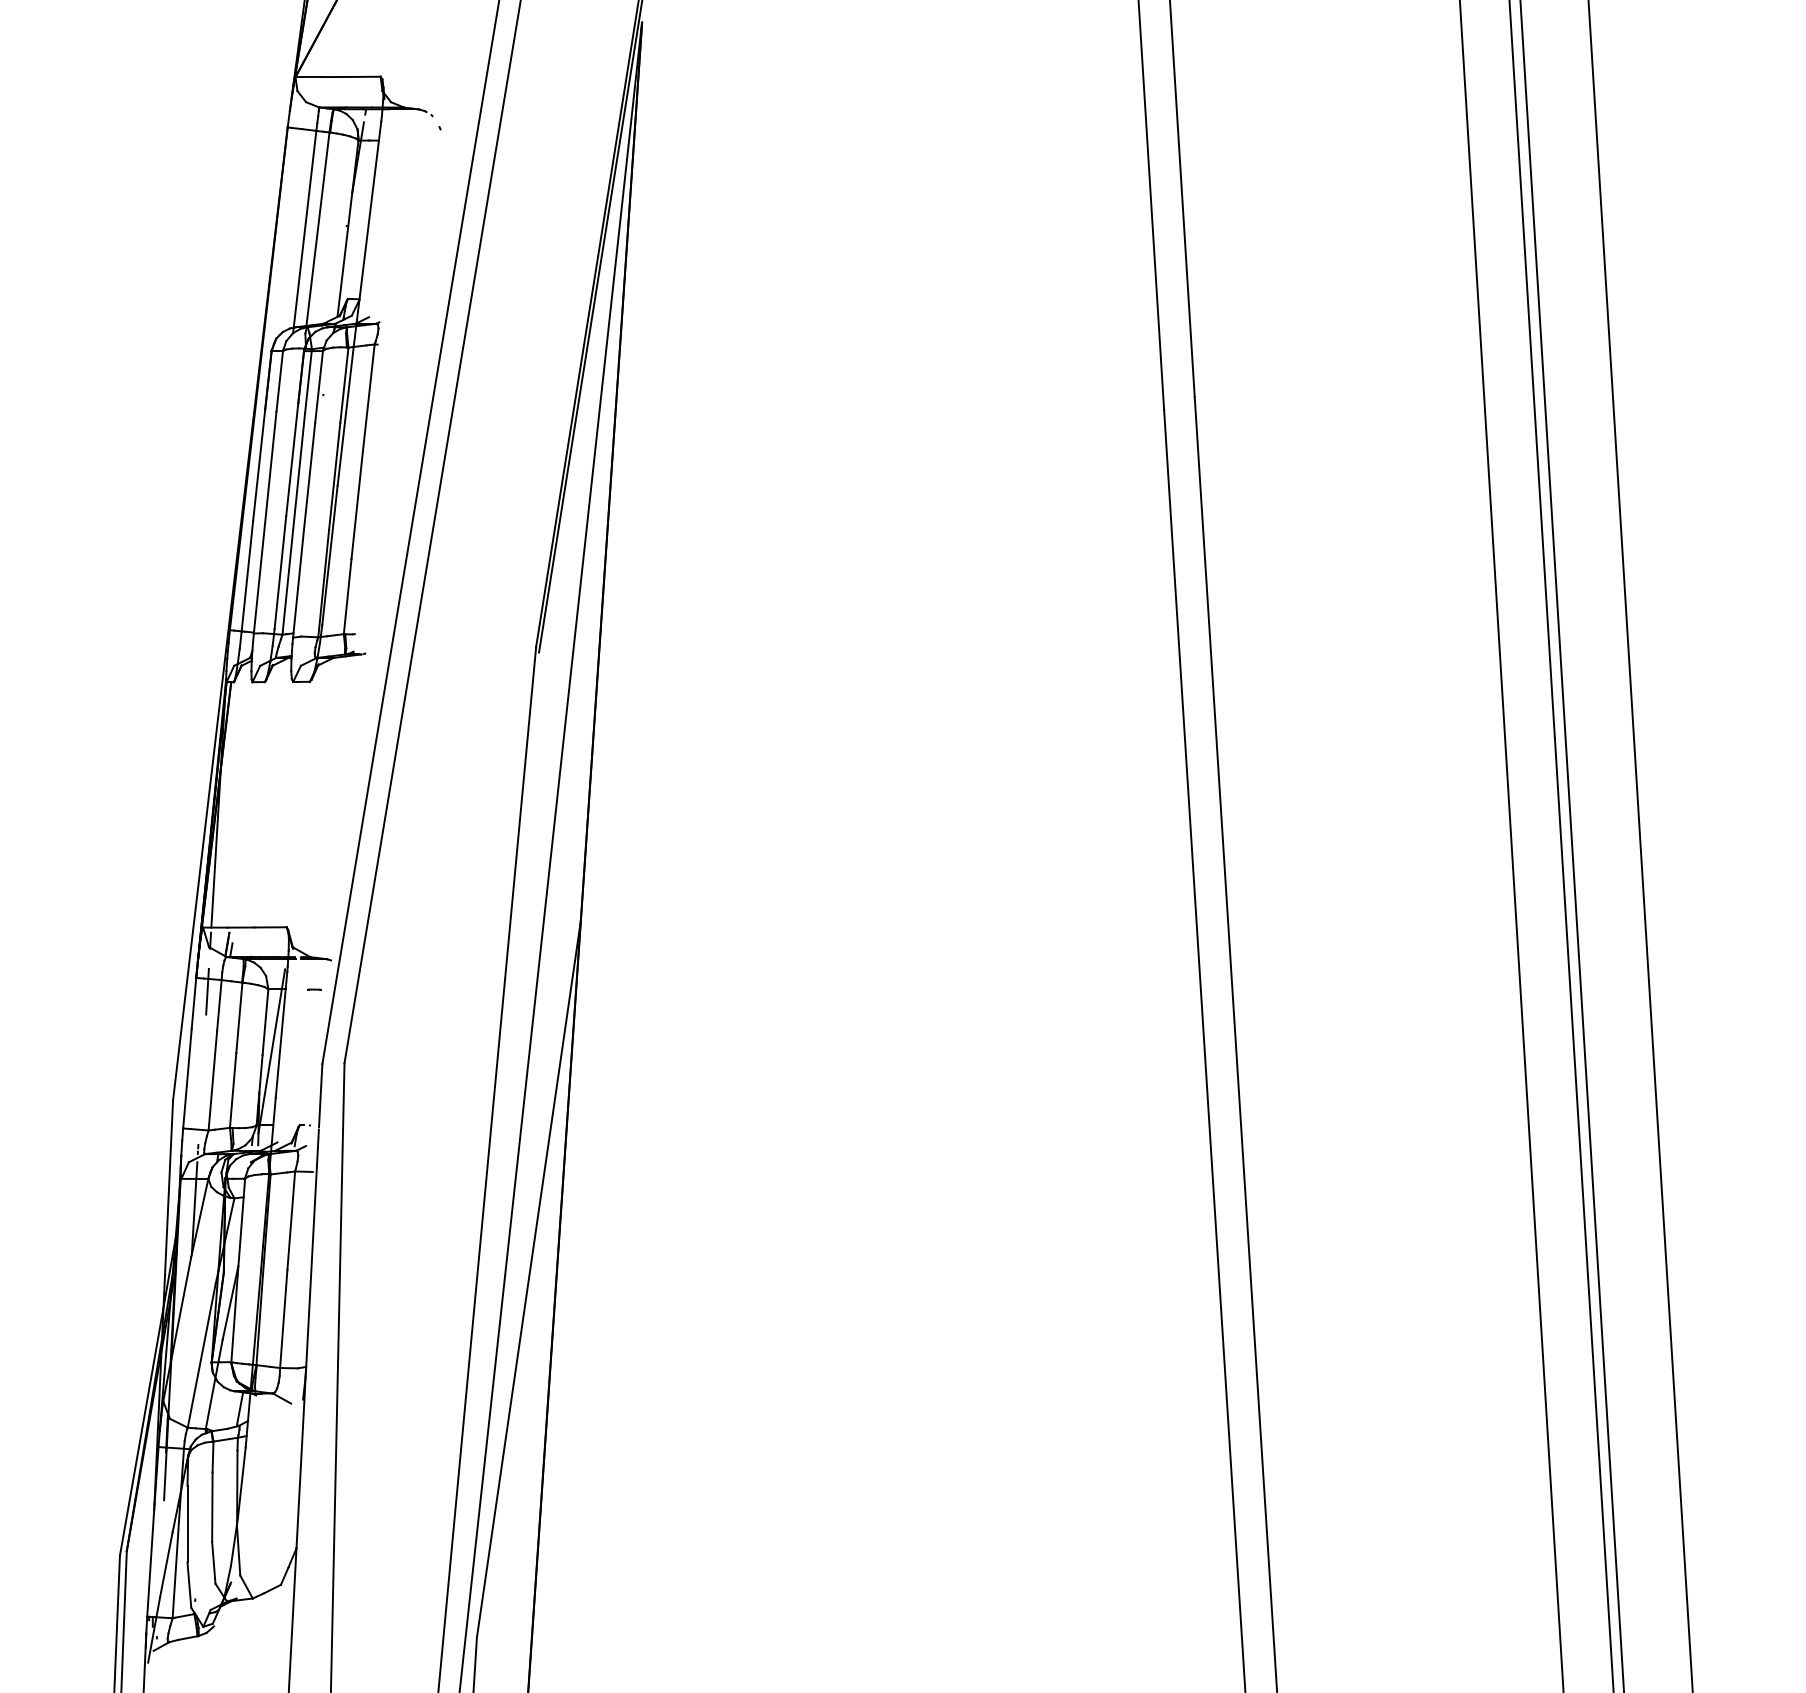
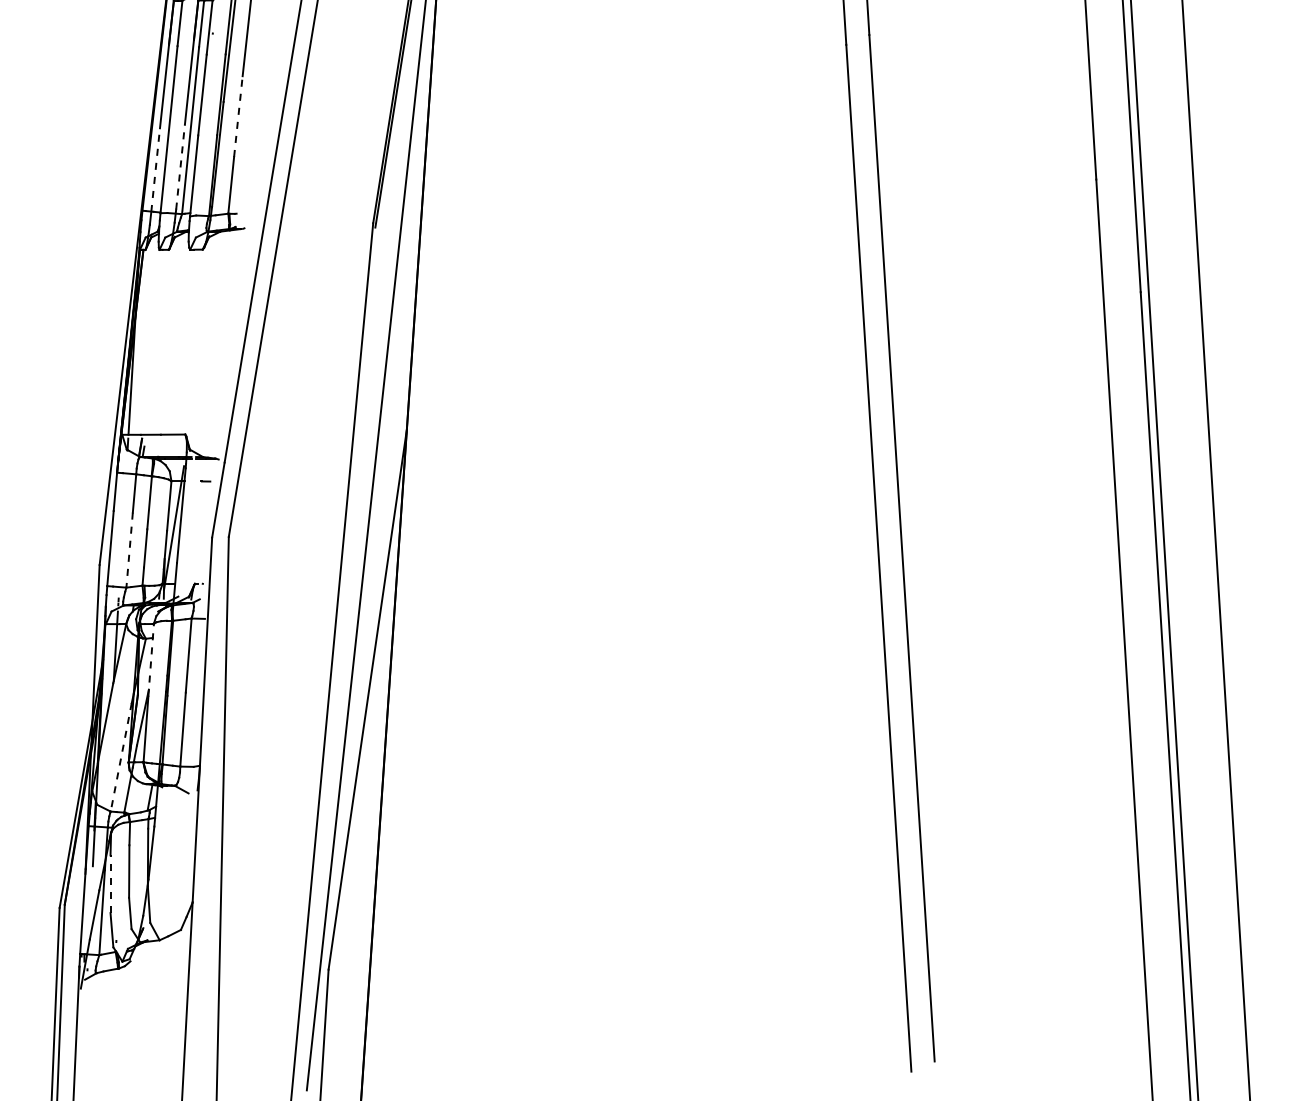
line: (357, 505) -> (238, 116), solid -> dashed
line: (280, 572) -> (180, 167), solid -> dashed
line: (247, 576) -> (155, 170), solid -> dashed
line: (207, 991) -> (125, 482), removed
line: (212, 1081) -> (129, 550), solid -> dashed
line: (241, 1226) -> (151, 659), solid -> dashed
line: (201, 1356) -> (121, 757), solid -> dashed
line: (187, 1523) -> (110, 883), solid -> dashed

